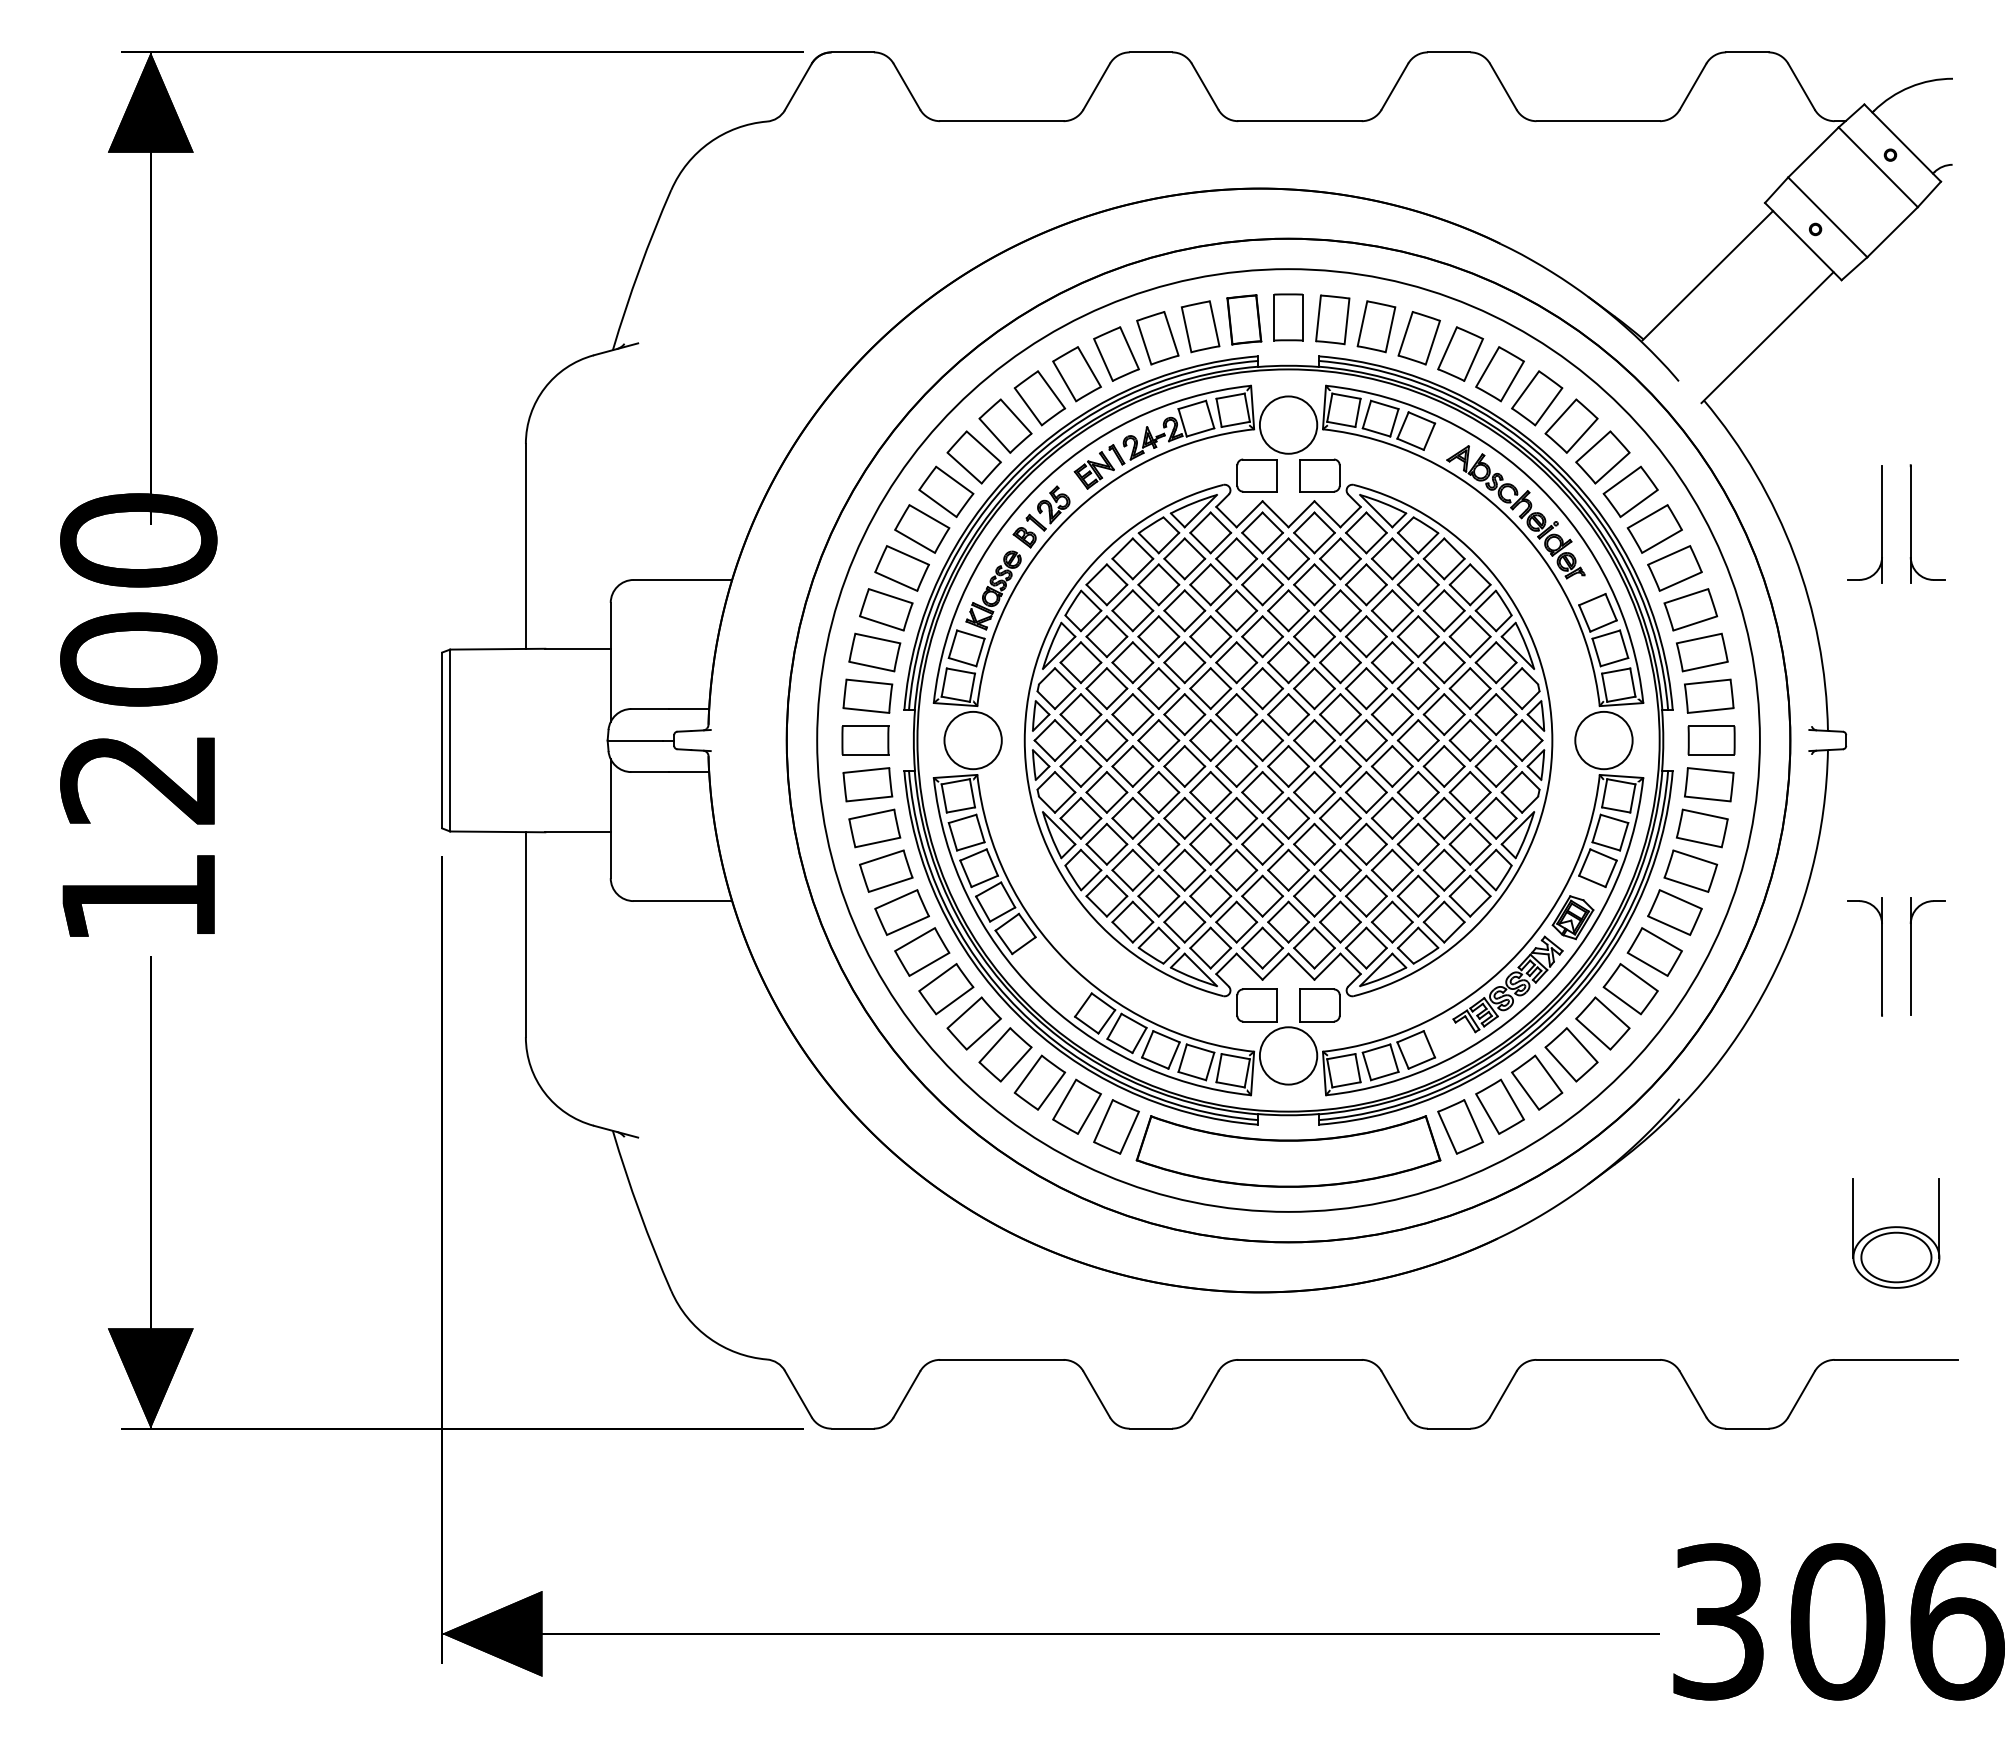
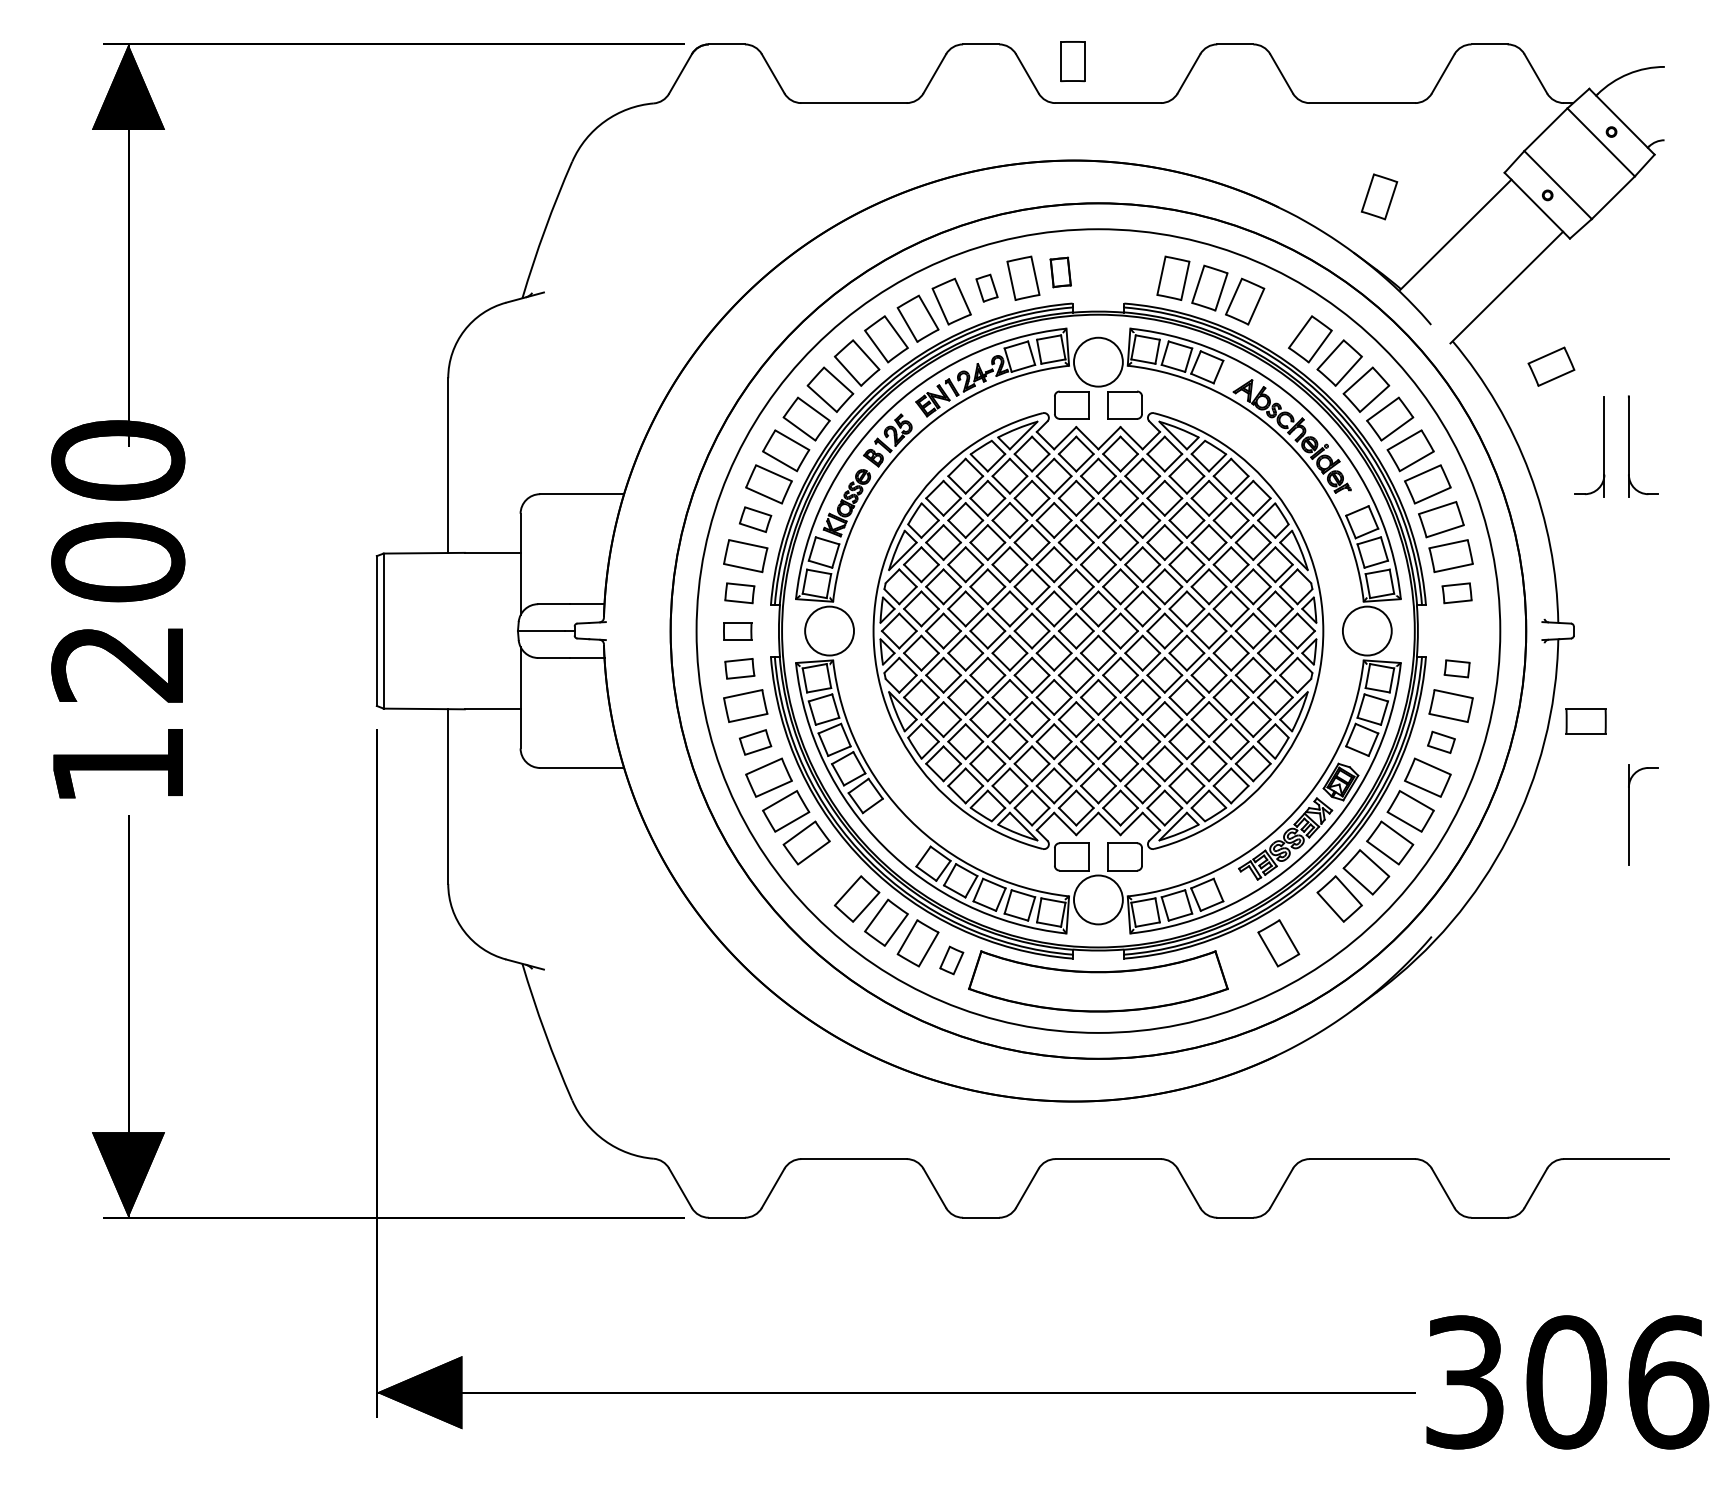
part: (1617, 231) -> (1378, 197), added
part: (1288, 317) -> (1072, 61), moved
part: (1244, 319) -> (1060, 272), size x0.7
part: (1332, 319) -> (1135, 272), removed
part: (1157, 338) -> (986, 288), size x0.6
part: (1499, 374) -> (1278, 319), removed
part: (1819, 430) -> (1551, 366), added
part: (886, 609) -> (755, 519), size x0.7
part: (867, 695) -> (739, 592), size x0.7
part: (1709, 695) -> (1457, 592), size x0.7
part: (865, 740) -> (737, 631), size x0.7
part: (1711, 740) -> (1586, 721), moved
part: (867, 784) -> (739, 668), size x0.7
part: (1709, 784) -> (1457, 668), size x0.6
part: (886, 870) -> (755, 741), size x0.7
part: (1690, 870) -> (1441, 741), size x0.6
part: (1881, 956) -> (1603, 815), removed
part: (973, 1023) -> (829, 872), removed
part: (1537, 1082) -> (1310, 922), removed
part: (1116, 1126) -> (951, 960), size x0.6
part: (1460, 1126) -> (1245, 960), removed
part: (1896, 1233) -> (1616, 1051), removed

